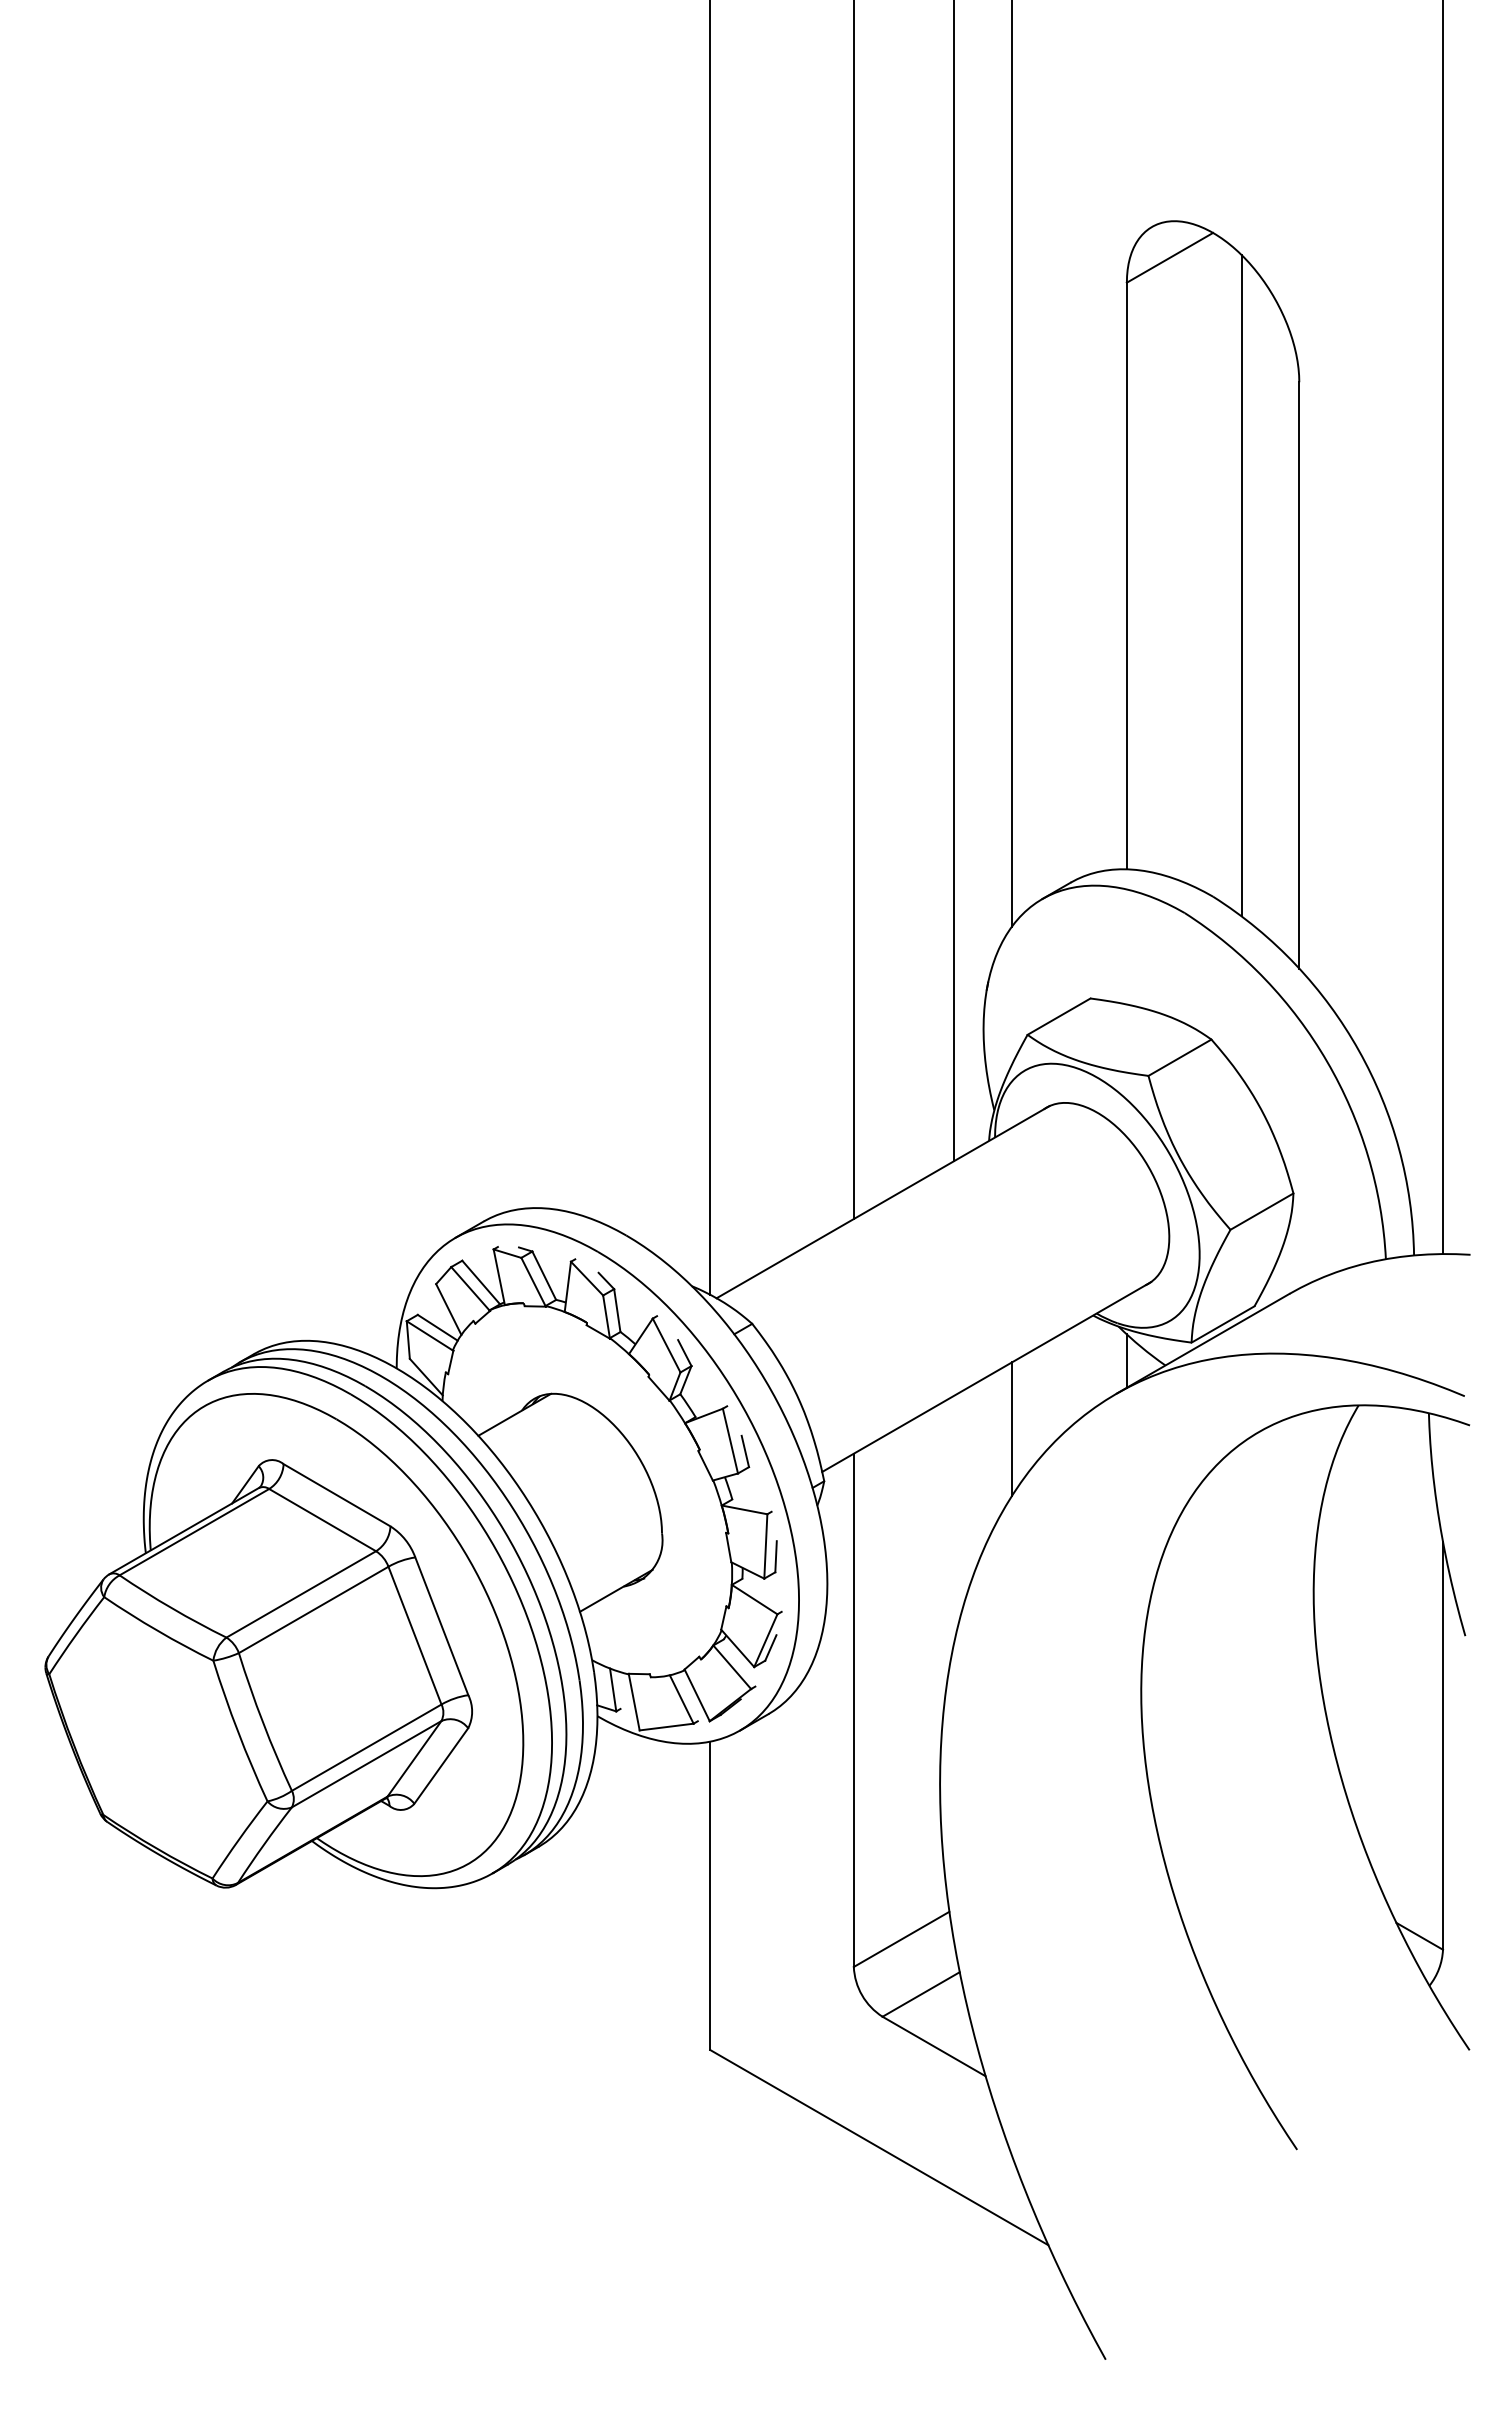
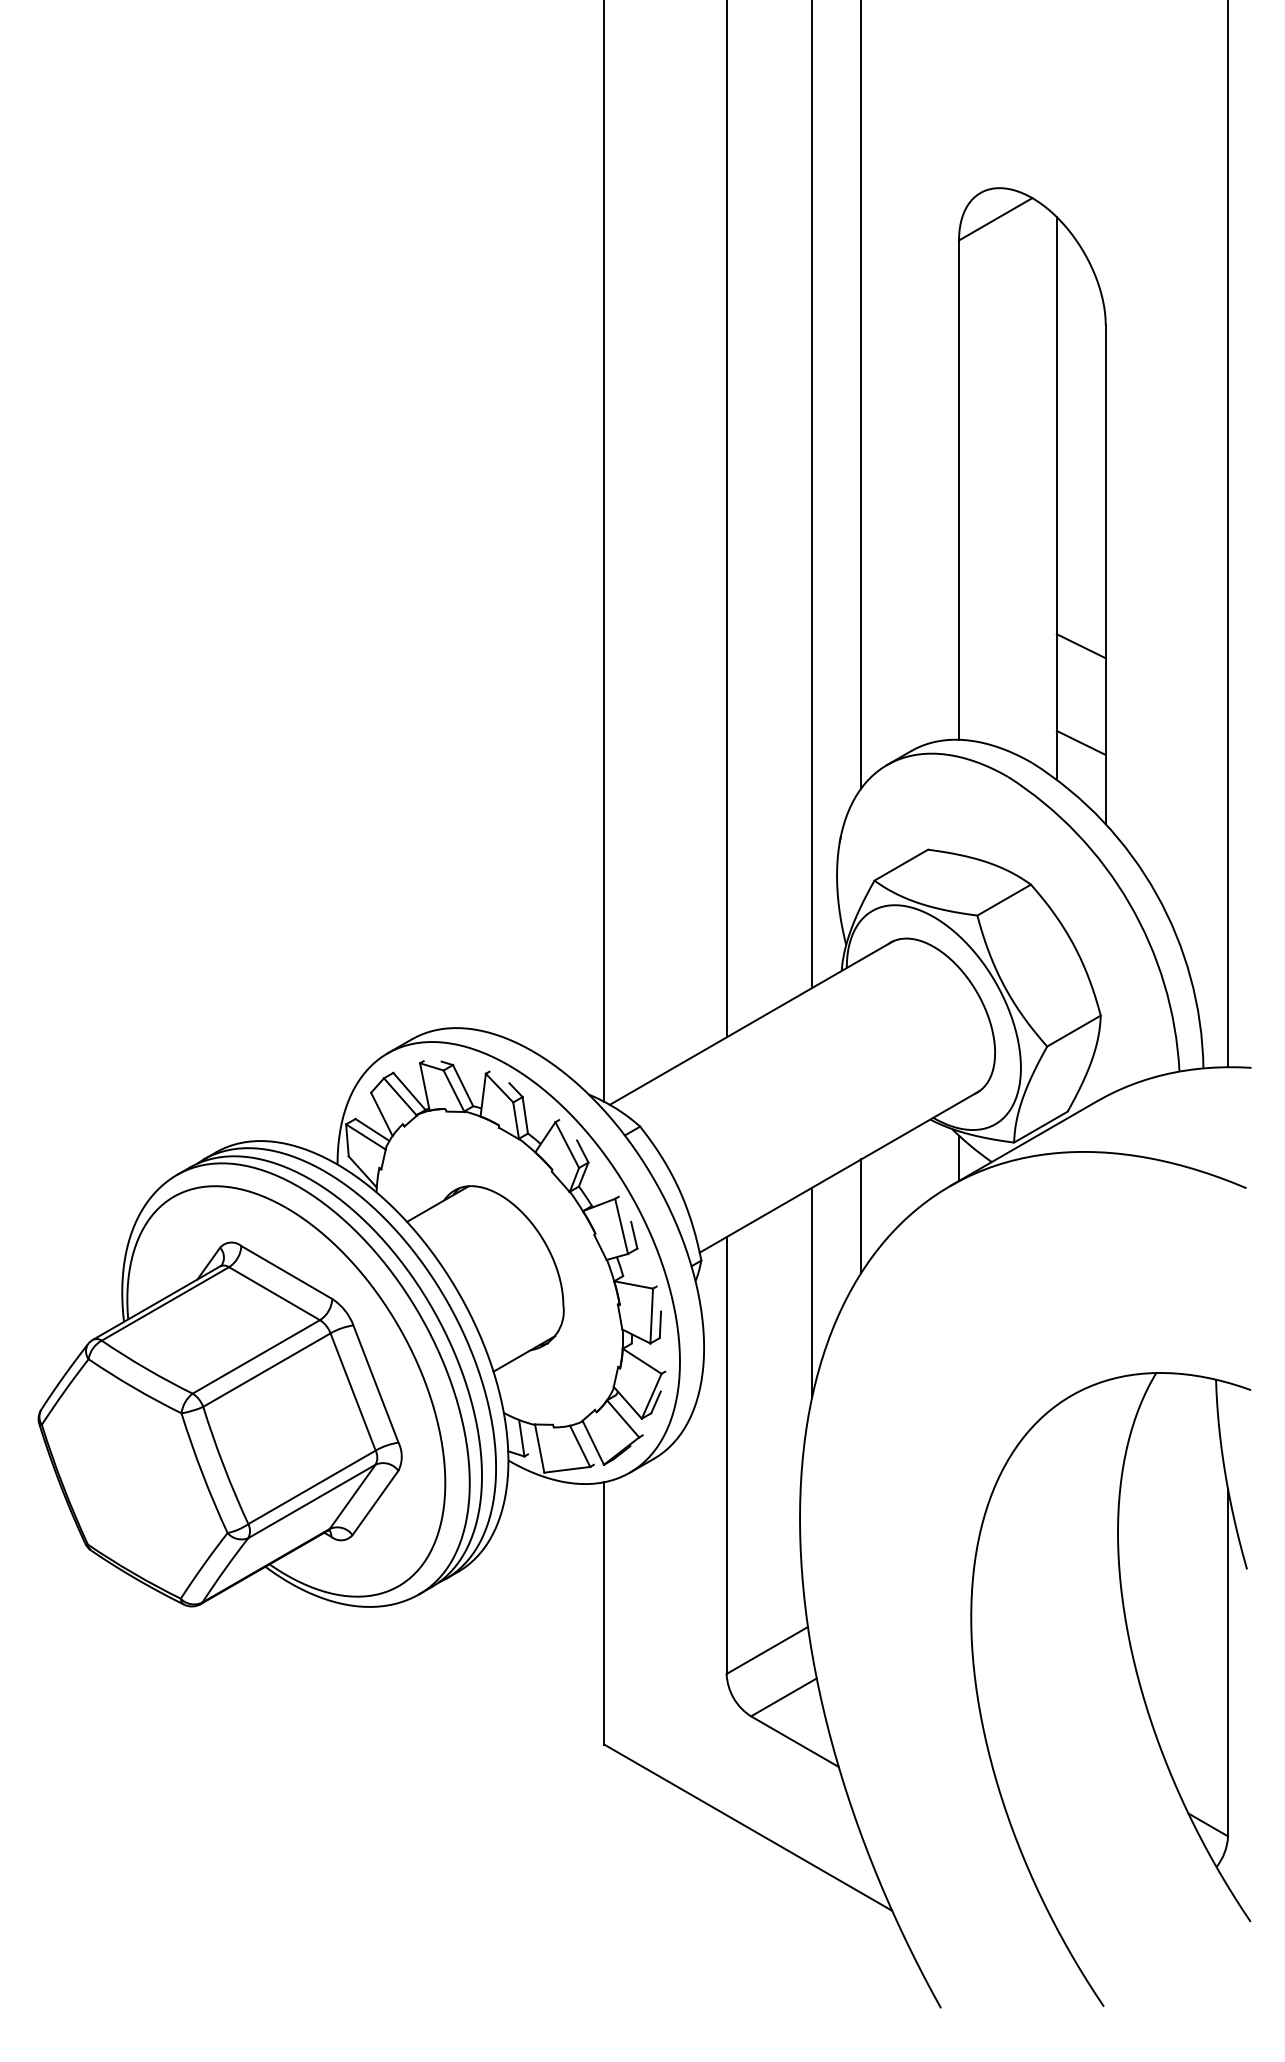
line: (1270, 759) -> (1081, 646), added
line: (1270, 872) -> (1081, 742), added
line: (954, 1518) -> (812, 1292), added
part: (1337, 1768) -> (1138, 1682), moved

